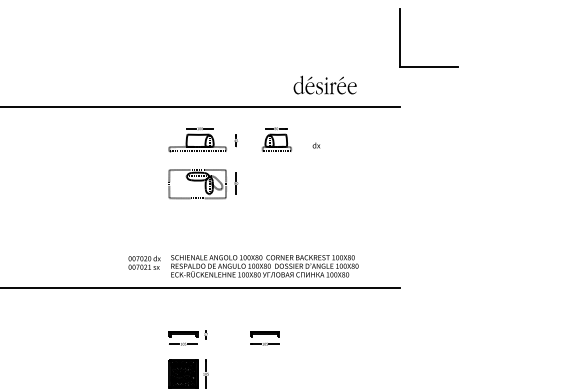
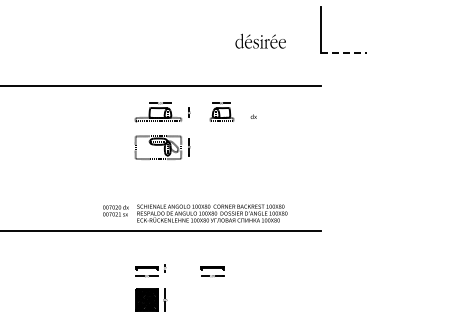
line: (429, 66) -> (344, 53), solid -> dashed
part: (324, 84) -> (260, 40), moved

